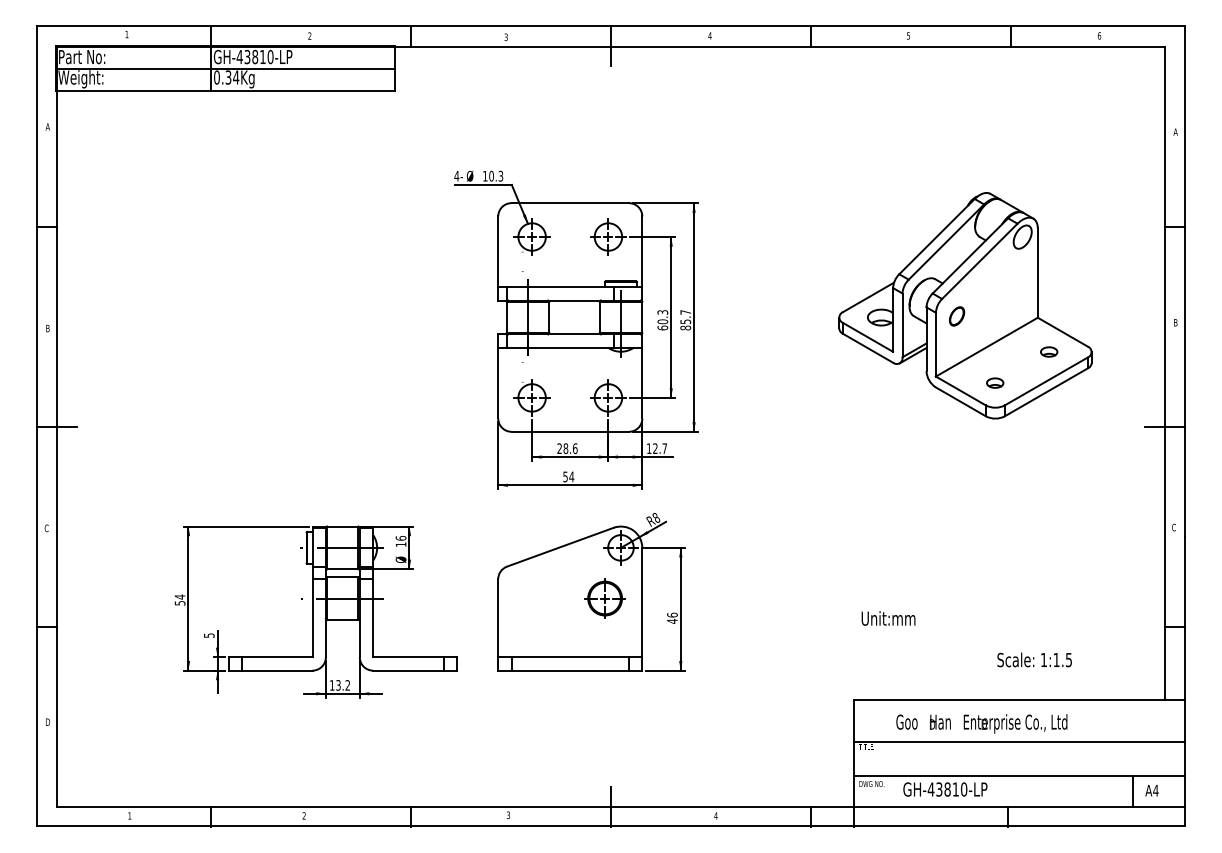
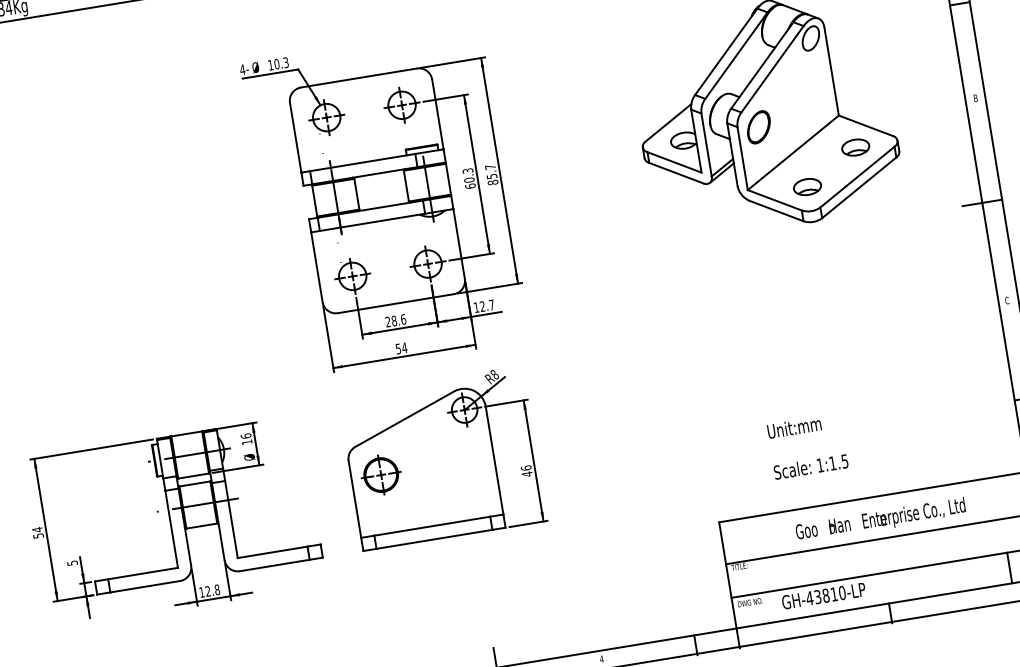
part: (956, 316) -> (758, 127), size x1.67
part: (1048, 351) -> (854, 147), size x1.67
part: (994, 382) -> (806, 186), size x1.67
part: (604, 598) -> (380, 475), moved
text: (888, 618) -> (794, 427), moved
text: (1034, 659) -> (810, 466), moved
text: (343, 685) -> (213, 590), 13.2 -> 12.8
text: (981, 723) -> (880, 519), moved

